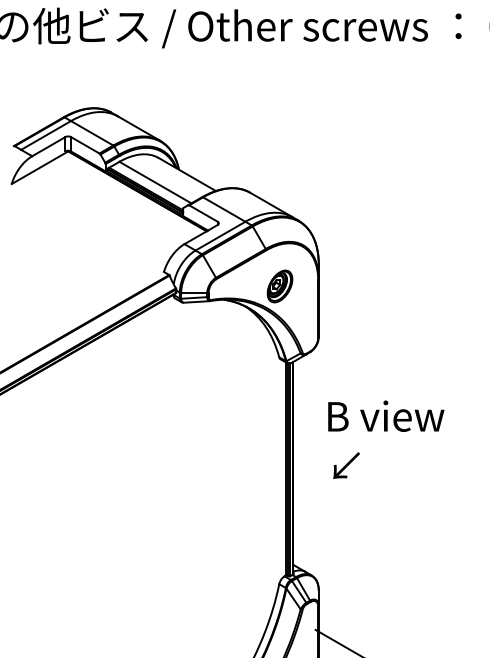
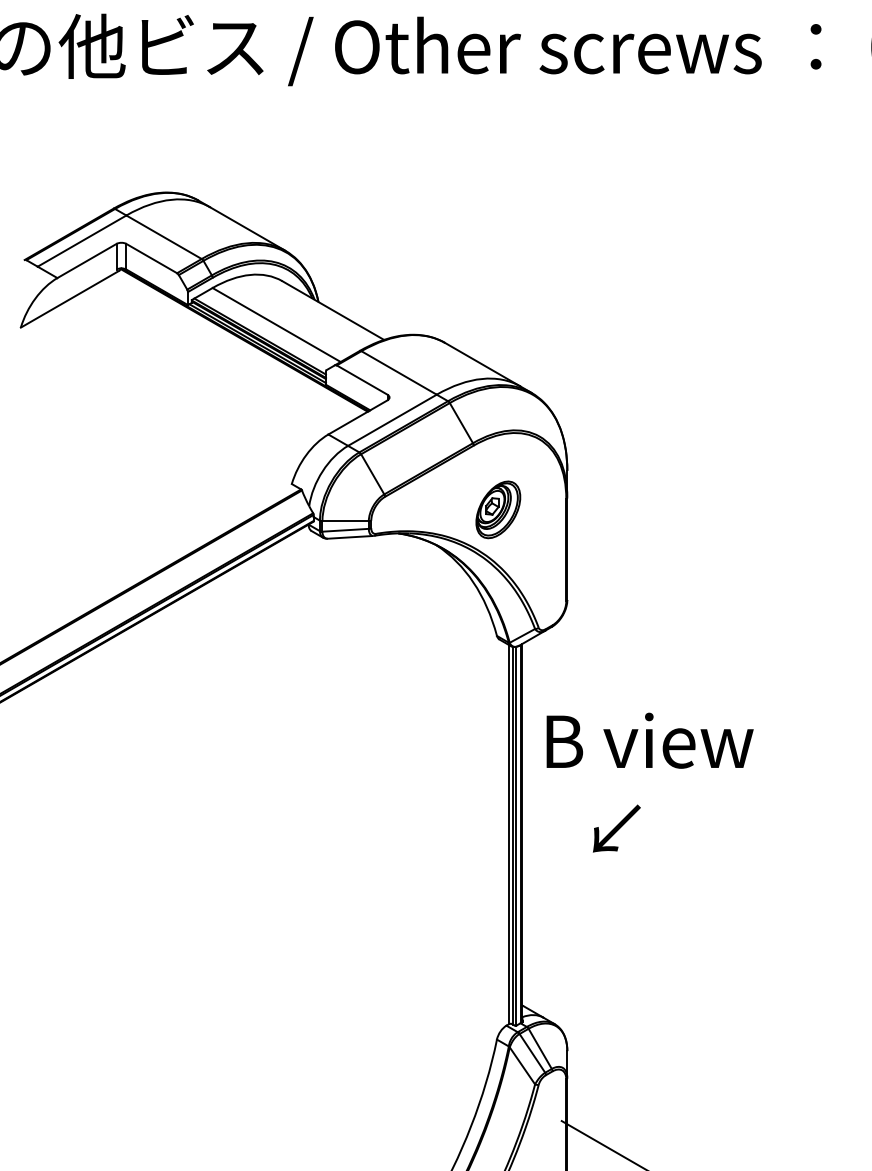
text: (386, 415) -> (650, 739), moved

